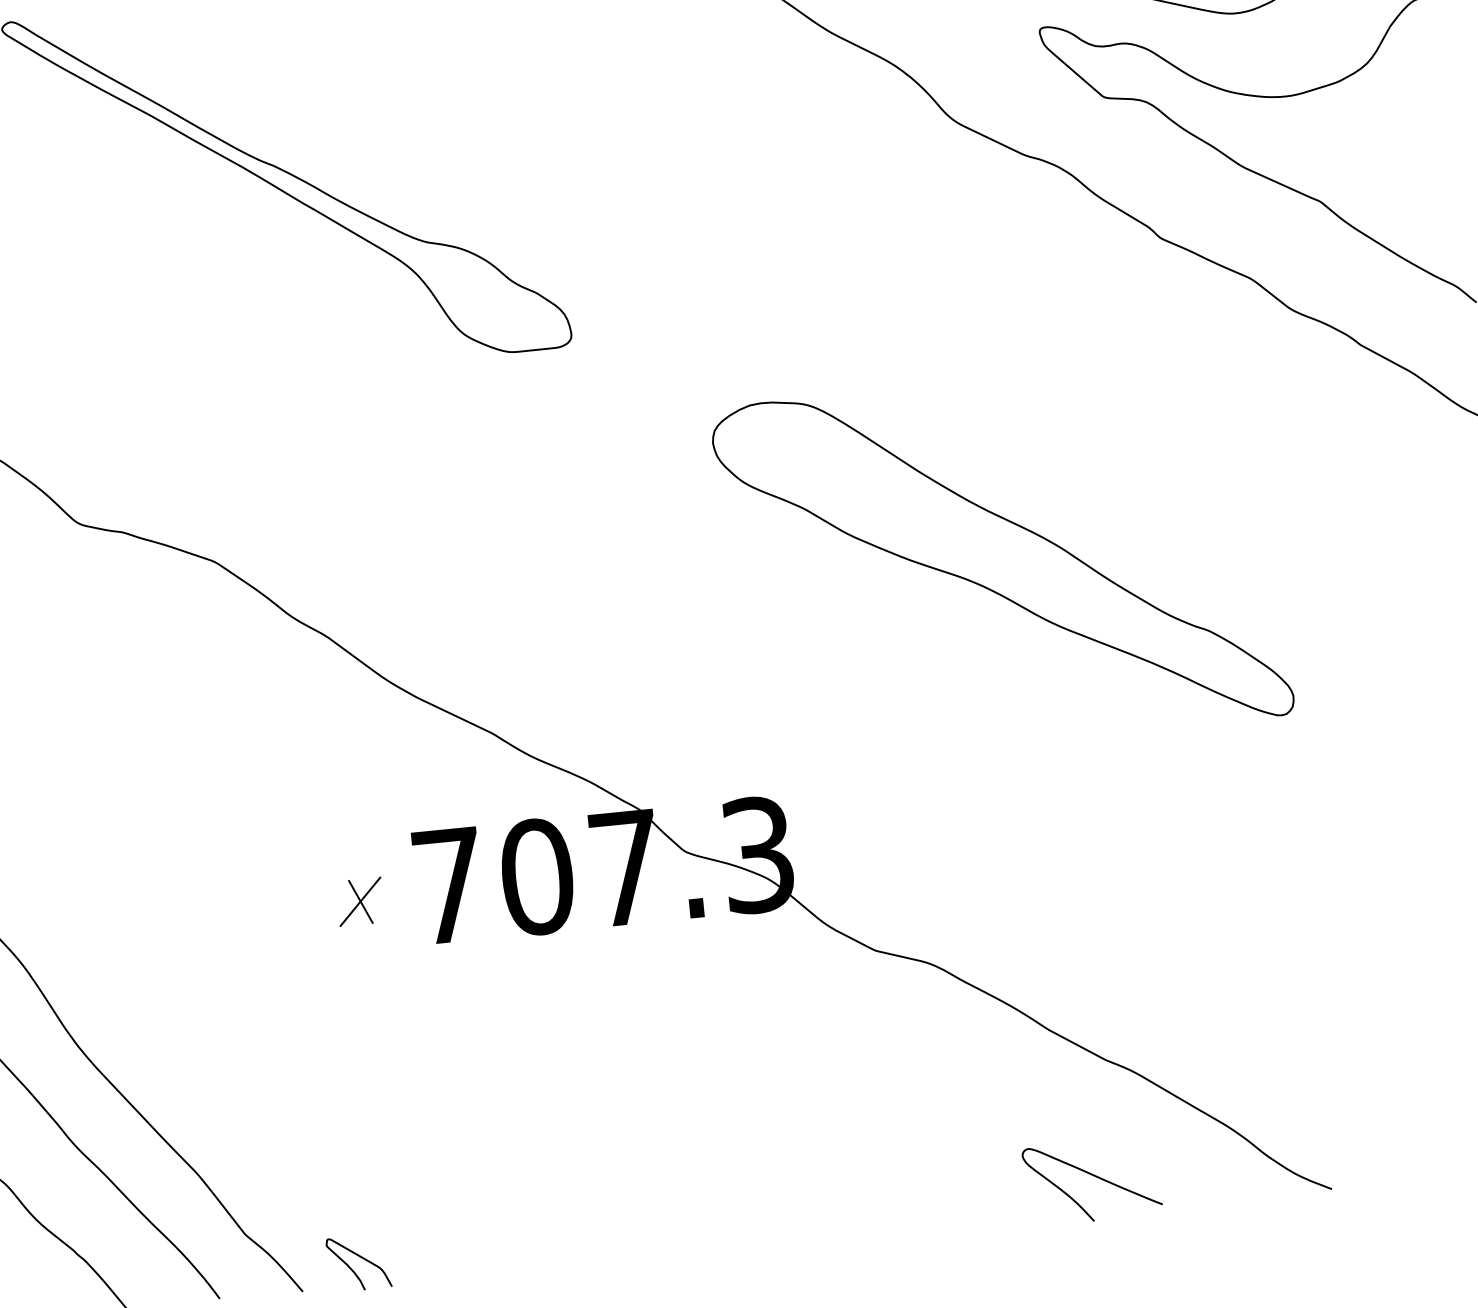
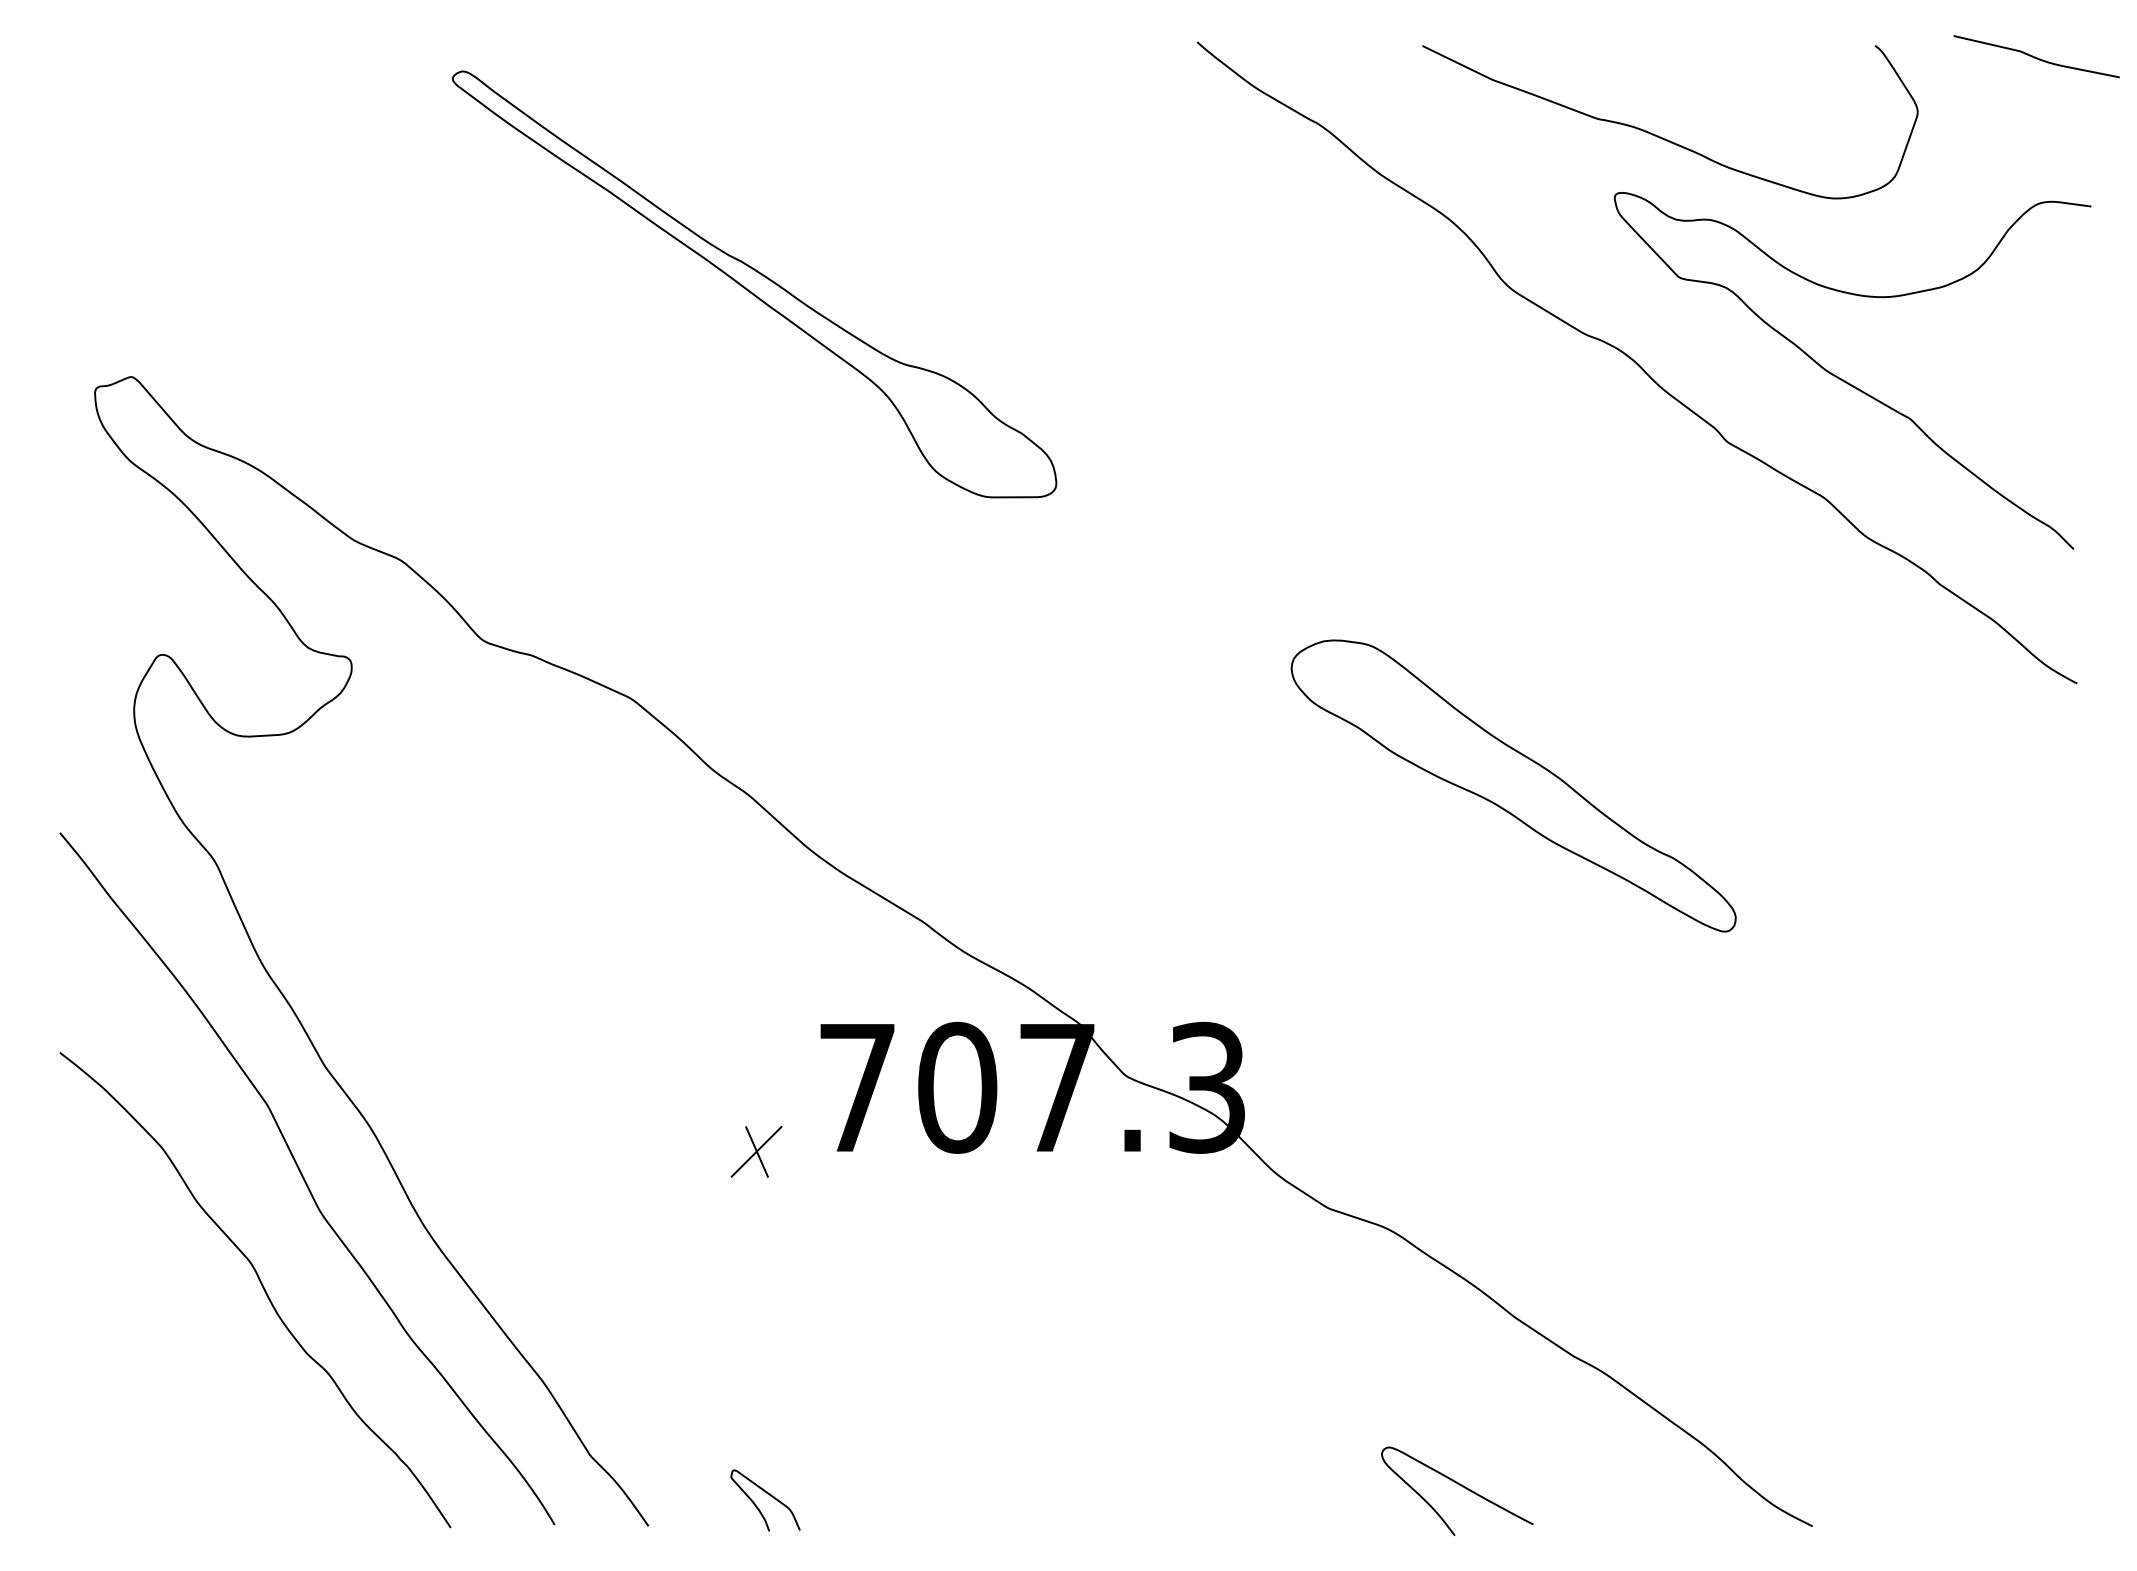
part: (1002, 560) -> (1513, 785), size x0.71
part: (360, 901) -> (756, 1151), moved
curve: (1093, 1176) -> (1459, 1485), moved
curve: (360, 1257) -> (767, 1494), moved

